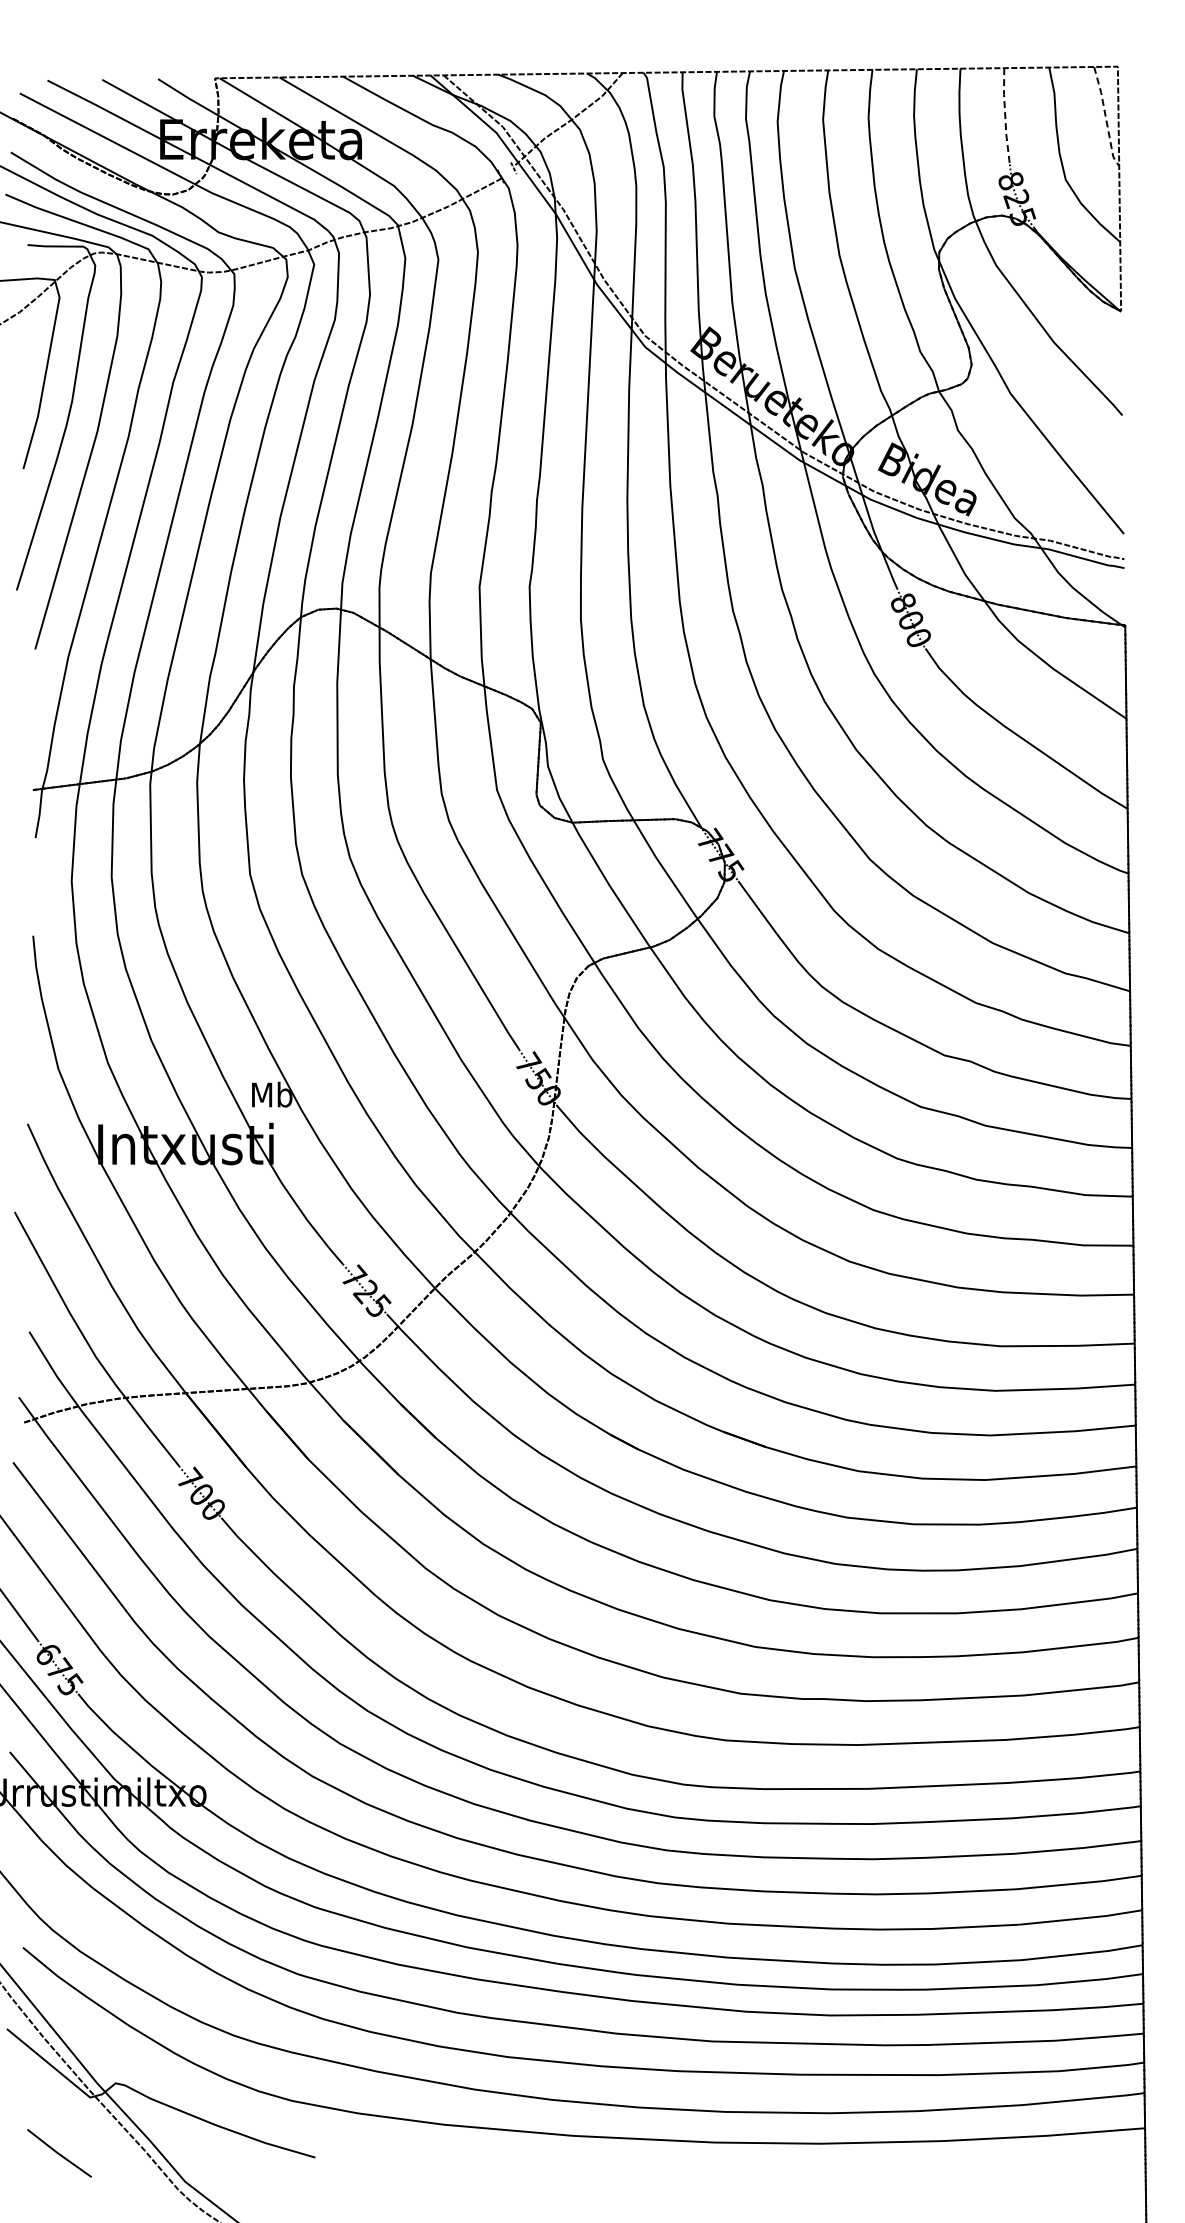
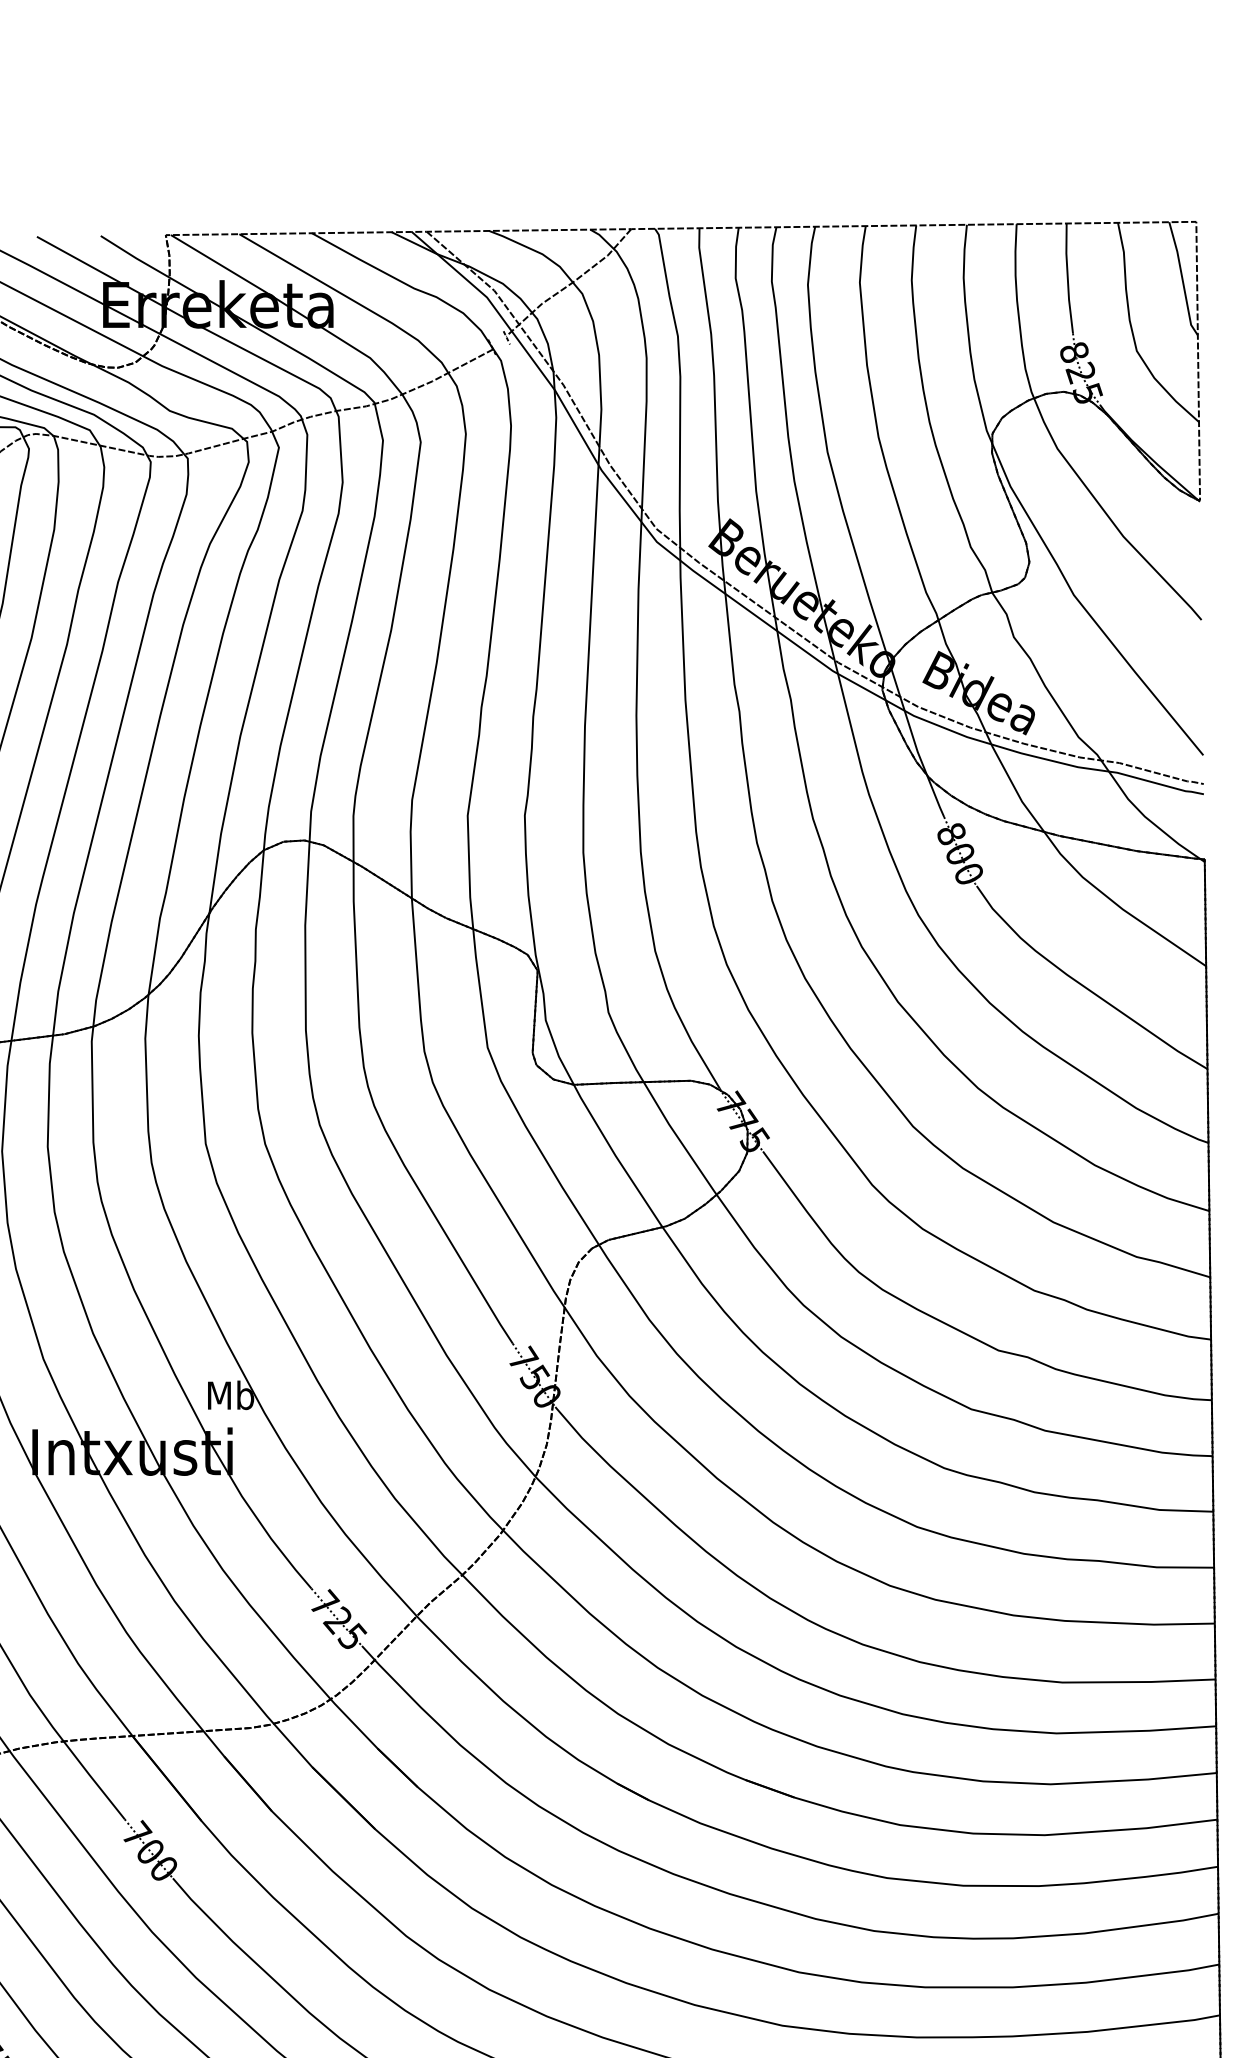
line: (1005, 116) -> (1068, 278), dashed -> solid
line: (1105, 117) -> (1182, 279), dashed -> solid

